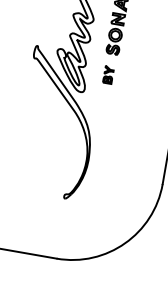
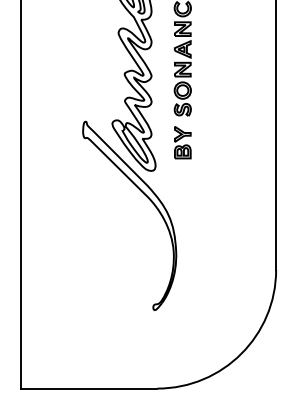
part: (108, 74) -> (182, 142), size x1.43

